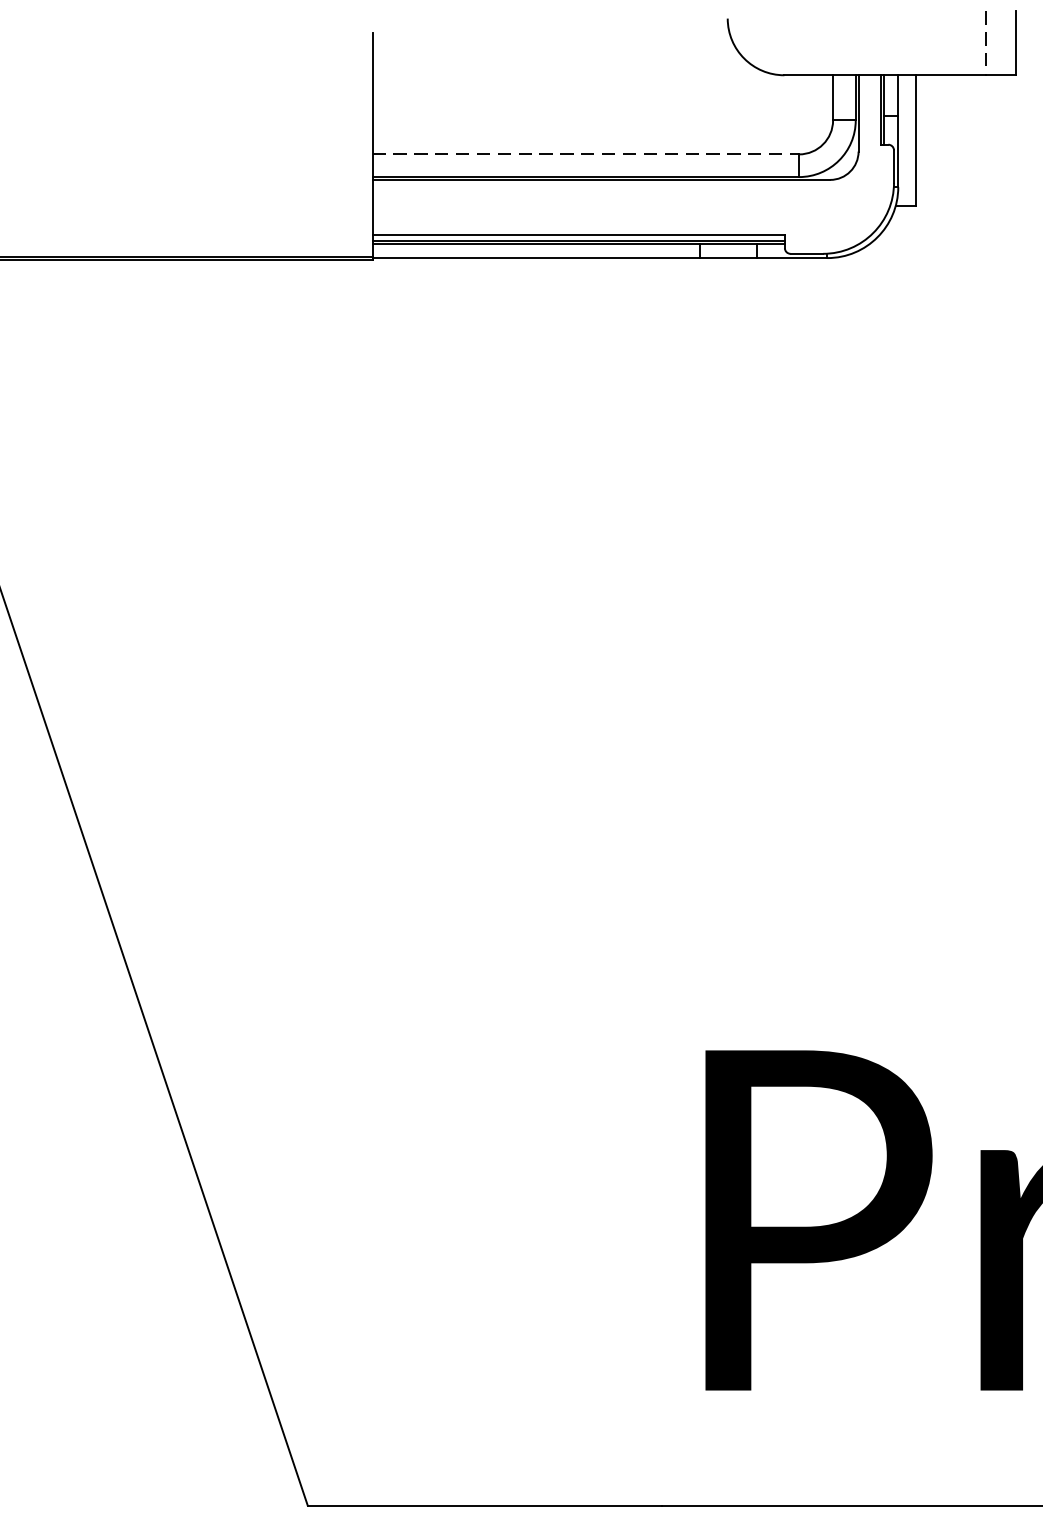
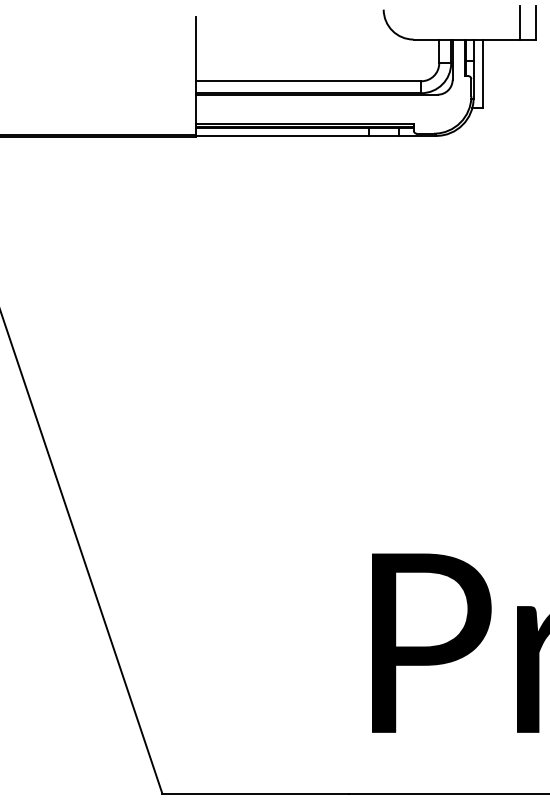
line: (985, 42) -> (519, 22), dashed -> solid
line: (586, 154) -> (309, 81), dashed -> solid

